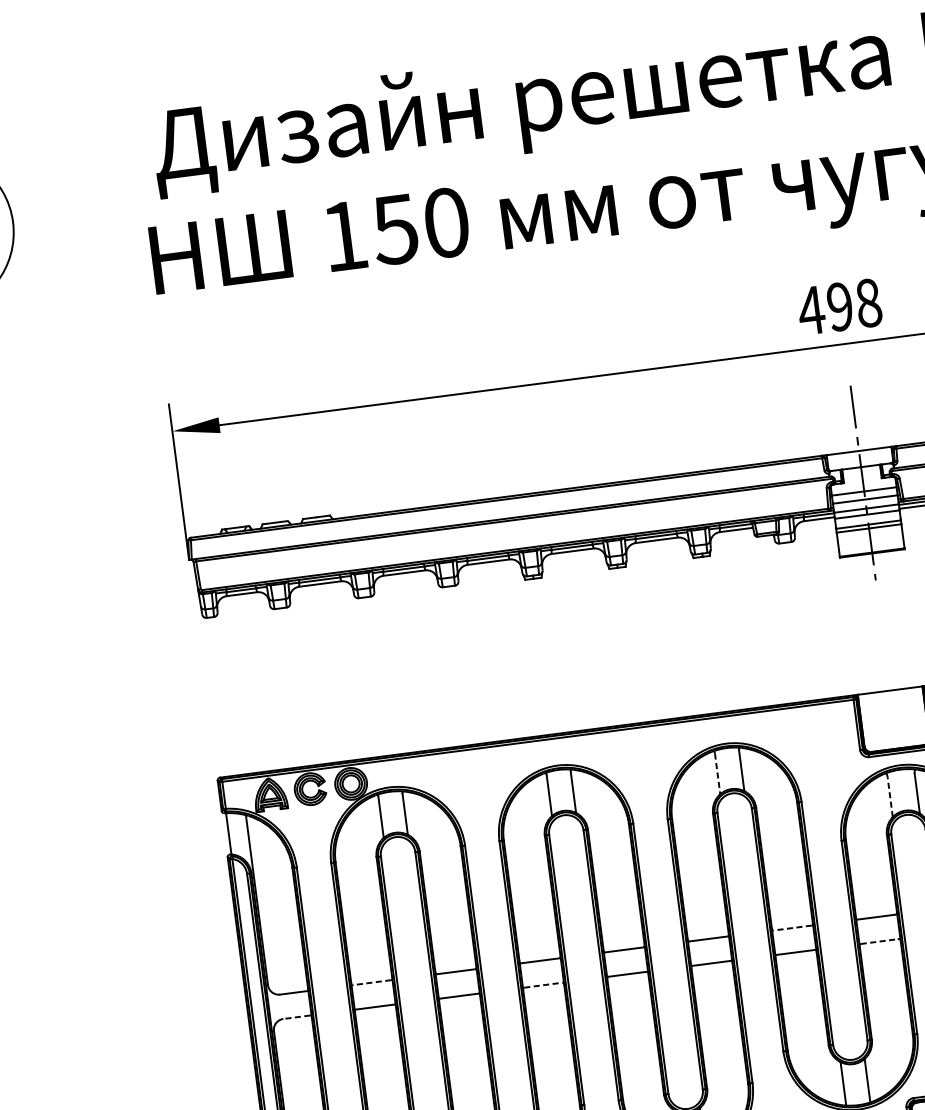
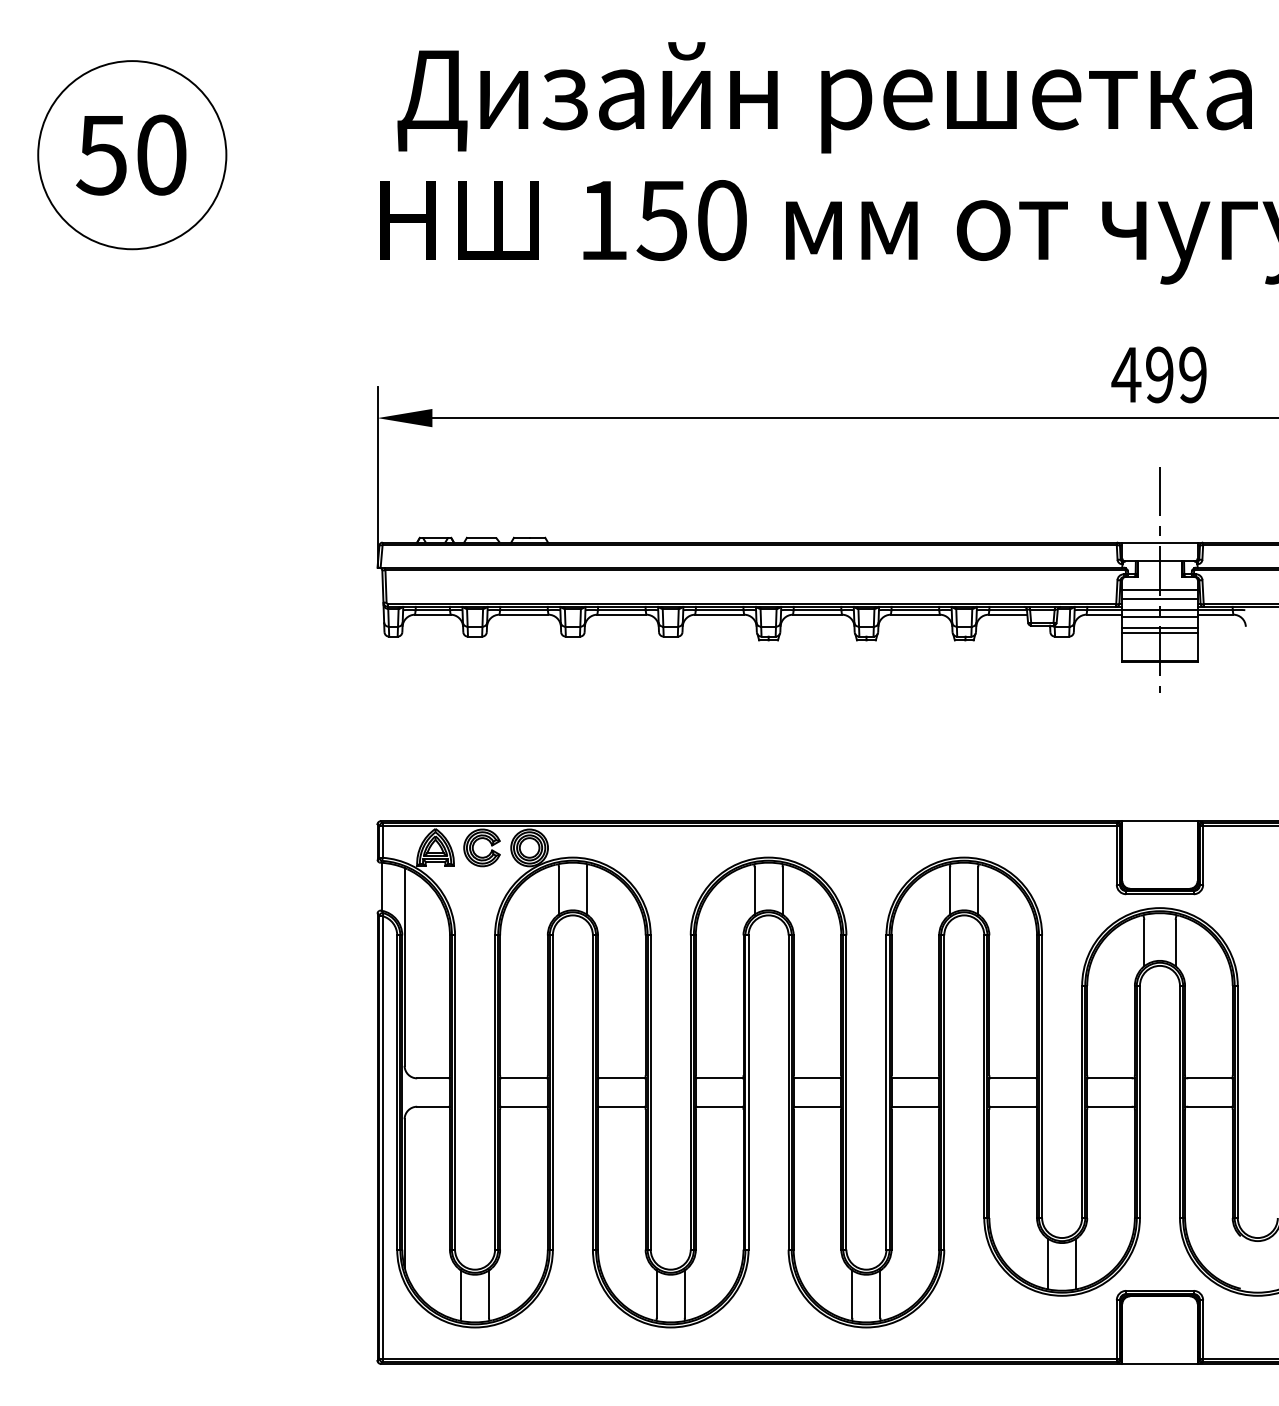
text: (868, 302) -> (1192, 374), 498 -> 499
line: (717, 773) -> (950, 890), dashed -> solid
line: (890, 796) -> (1144, 942), dashed -> solid
line: (792, 928) -> (1012, 1078), dashed -> solid
line: (879, 941) -> (1110, 1106), dashed -> solid
line: (371, 982) -> (523, 1078), dashed -> solid
line: (544, 984) -> (720, 1106), dashed -> solid
line: (296, 1017) -> (432, 1106), dashed -> solid

